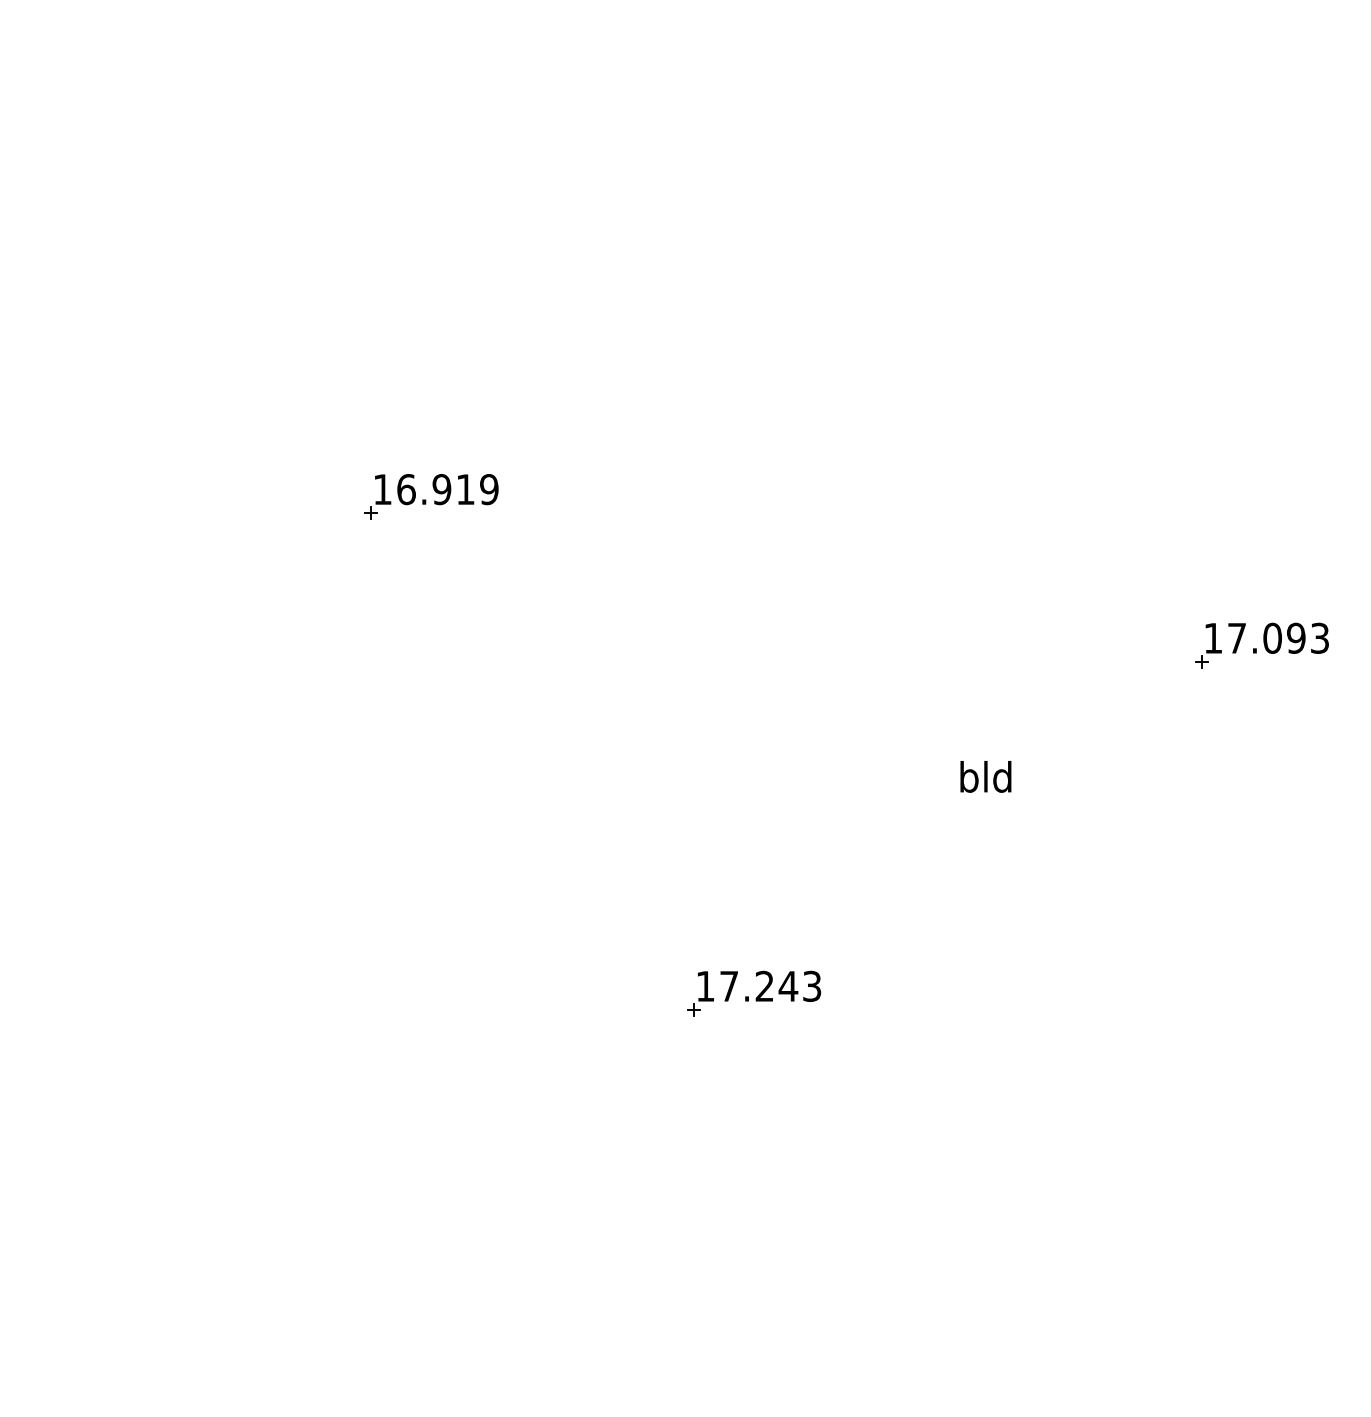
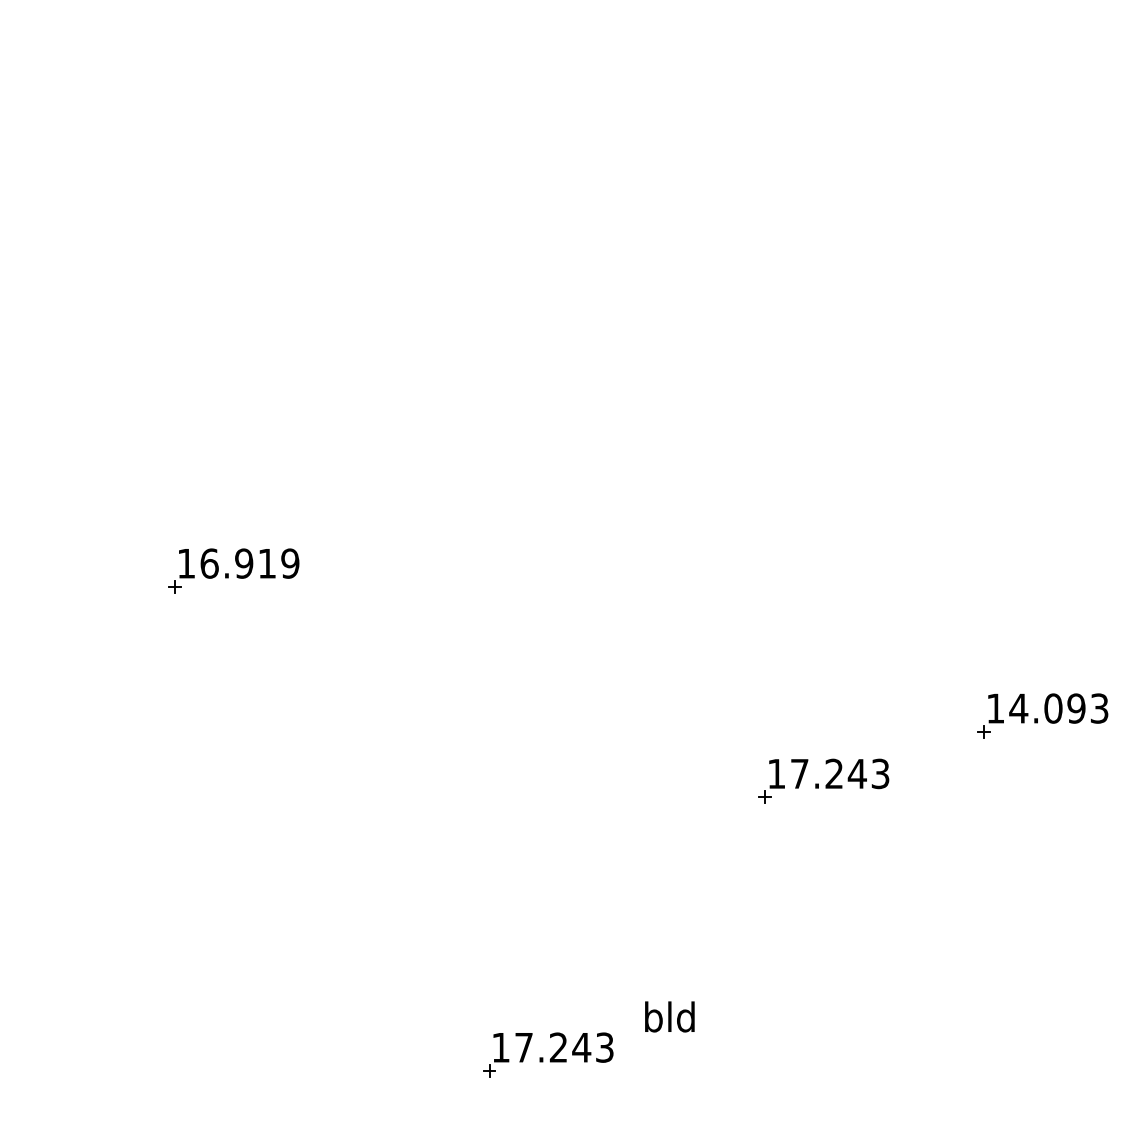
text: (1236, 638) -> (1018, 708), 17.093 -> 14.093
part: (1037, 712) -> (824, 780), added
text: (985, 776) -> (669, 1016), moved

